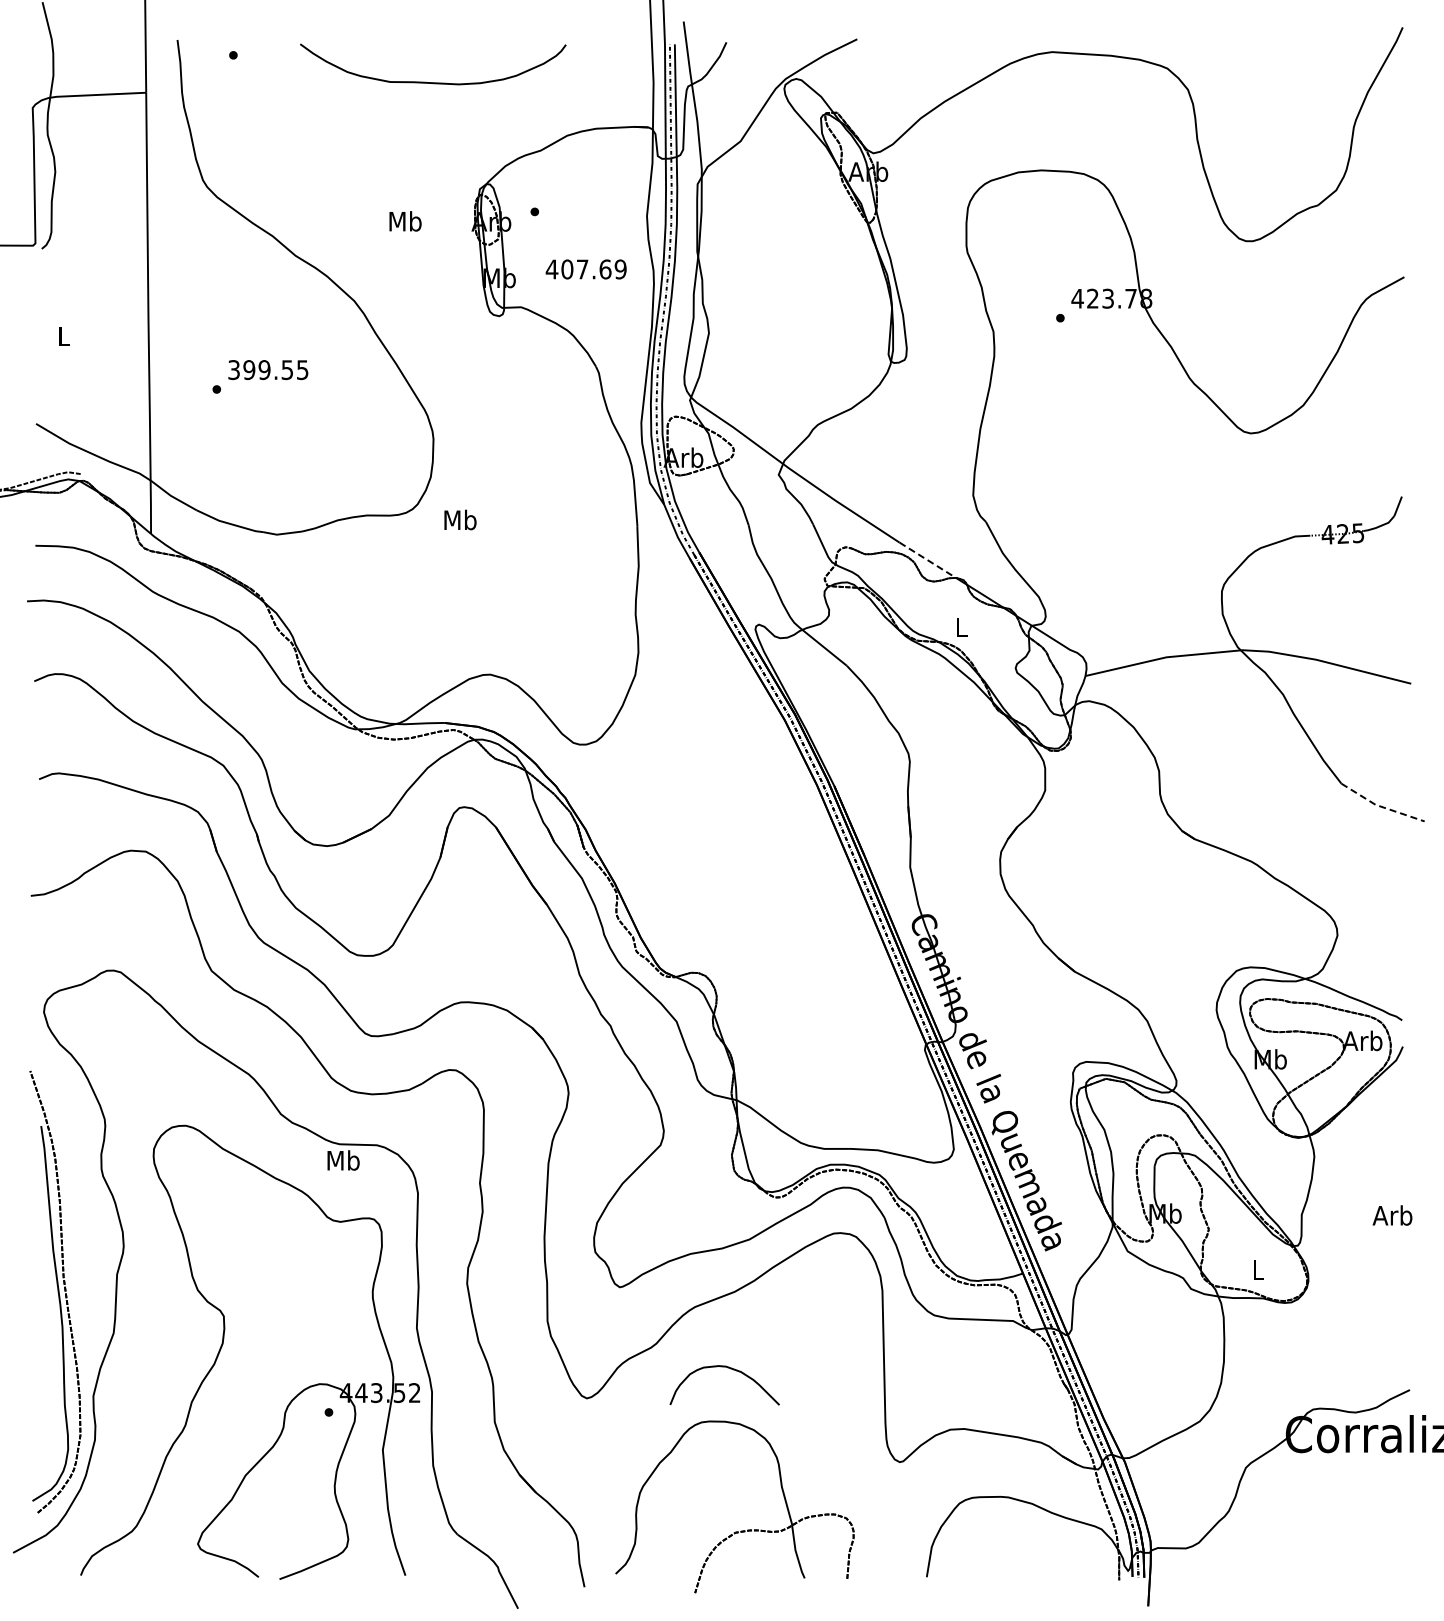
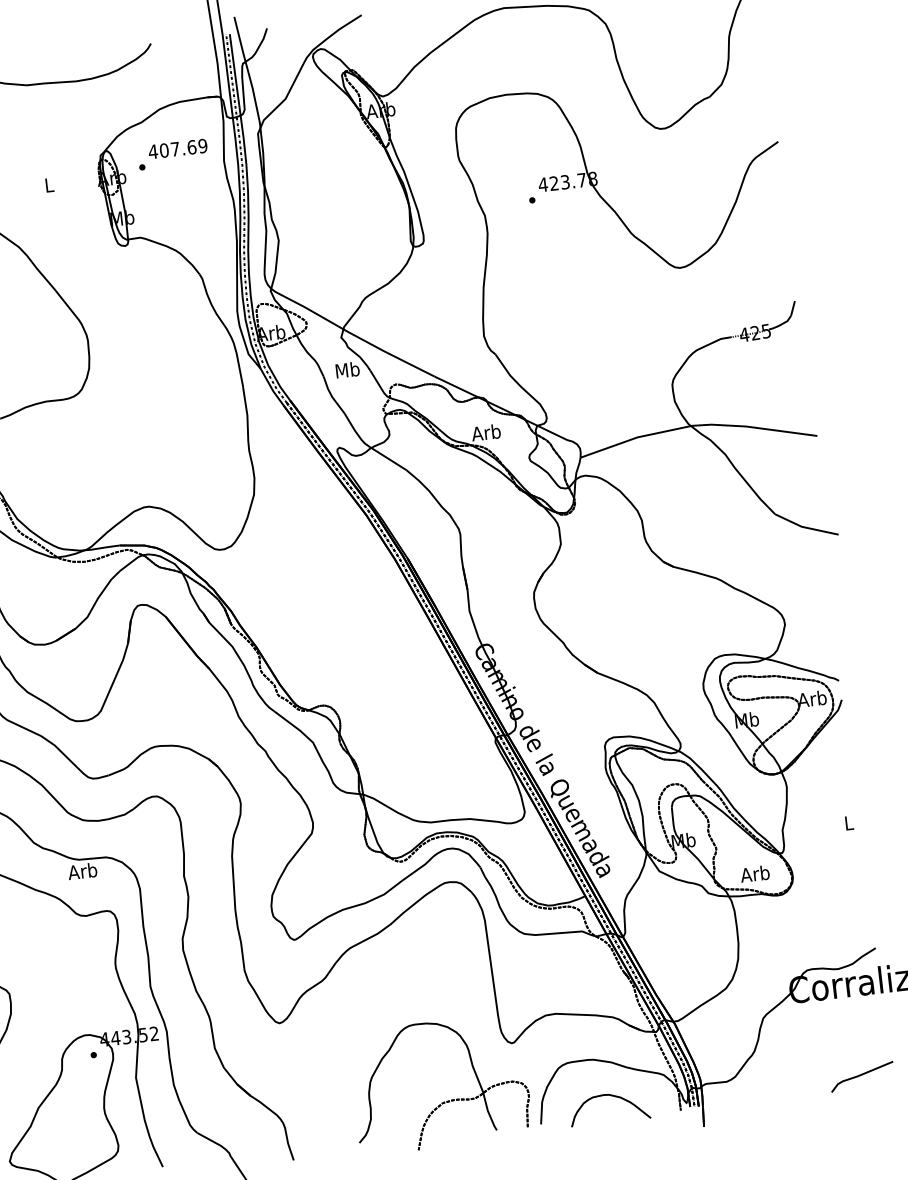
text: (405, 221) -> (49, 185), Mb -> L
text: (585, 269) -> (177, 149), moved
text: (460, 519) -> (347, 369), moved
line: (928, 560) -> (457, 387), dashed -> solid
text: (960, 626) -> (485, 432), L -> Arb
line: (1380, 806) -> (805, 527), dashed -> solid
text: (342, 1160) -> (82, 871), Mb -> Arb
text: (1392, 1215) -> (848, 823), Arb -> L
text: (1257, 1269) -> (755, 873), L -> Arb
curve: (730, 1369) -> (612, 1096), moved
part: (741, 1530) -> (447, 1100), moved
line: (1370, 1561) -> (861, 1075), added

